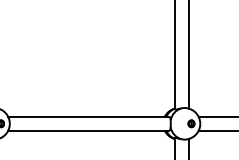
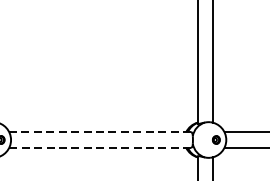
line: (88, 116) -> (99, 131), solid -> dashed
line: (89, 130) -> (101, 147), solid -> dashed

